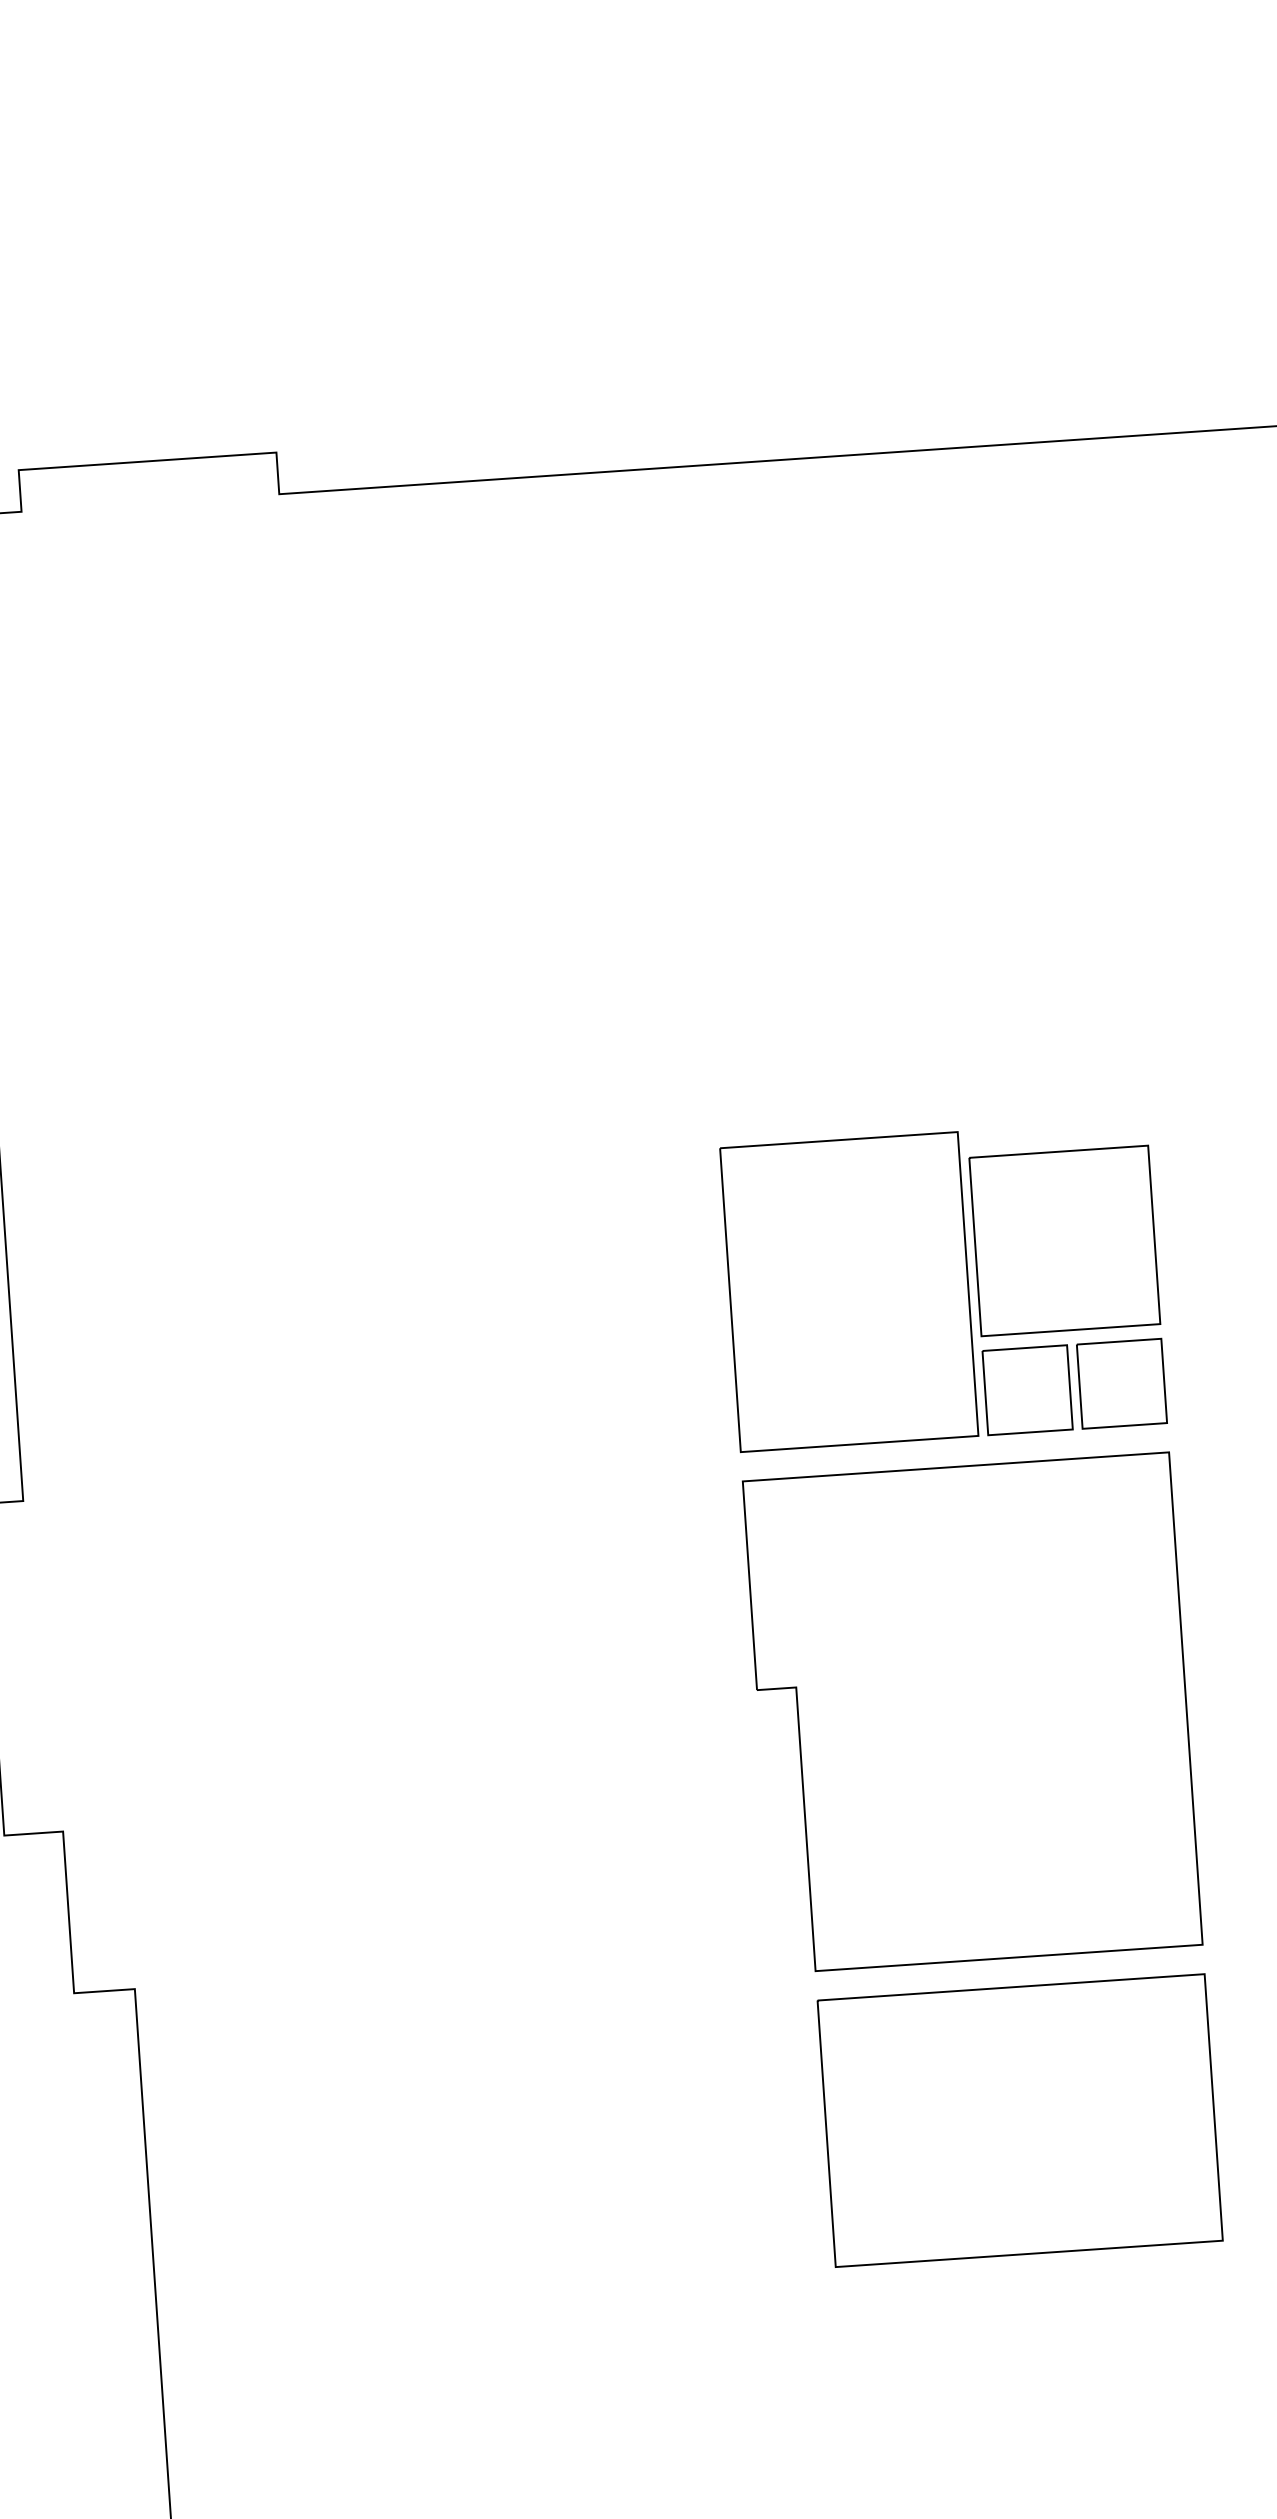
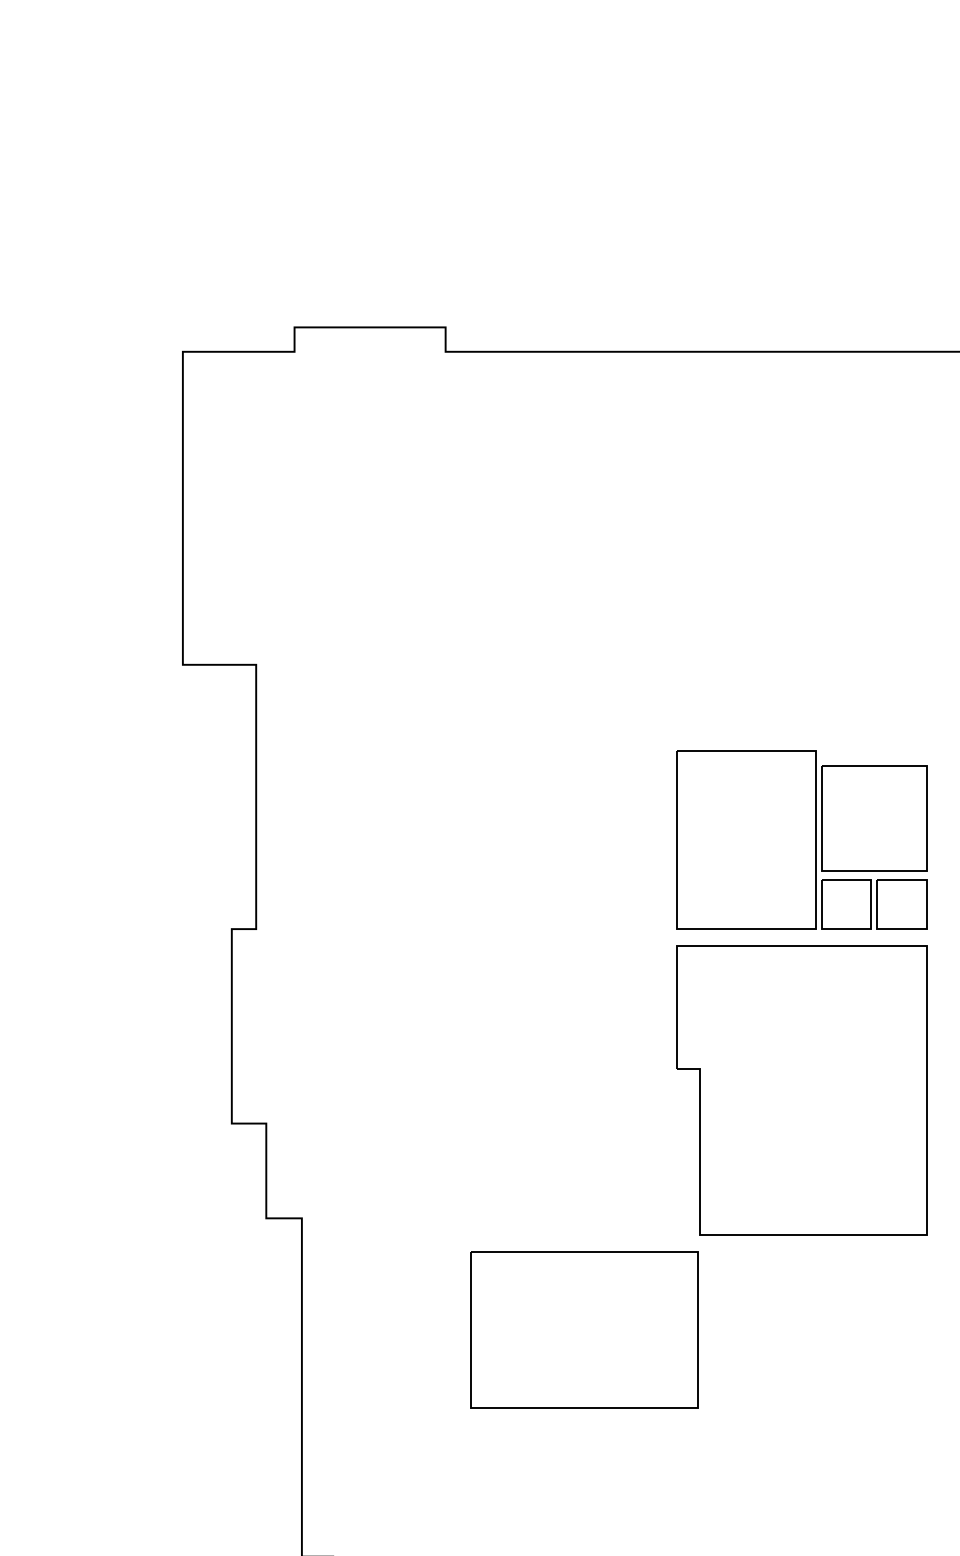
part: (1020, 2119) -> (584, 1329), moved

